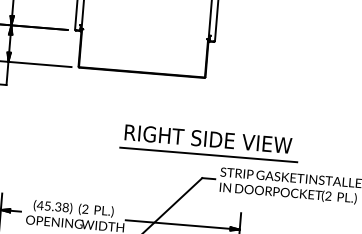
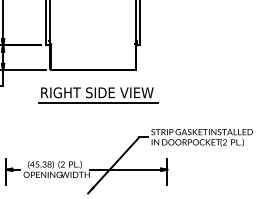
part: (209, 143) -> (98, 95), moved

